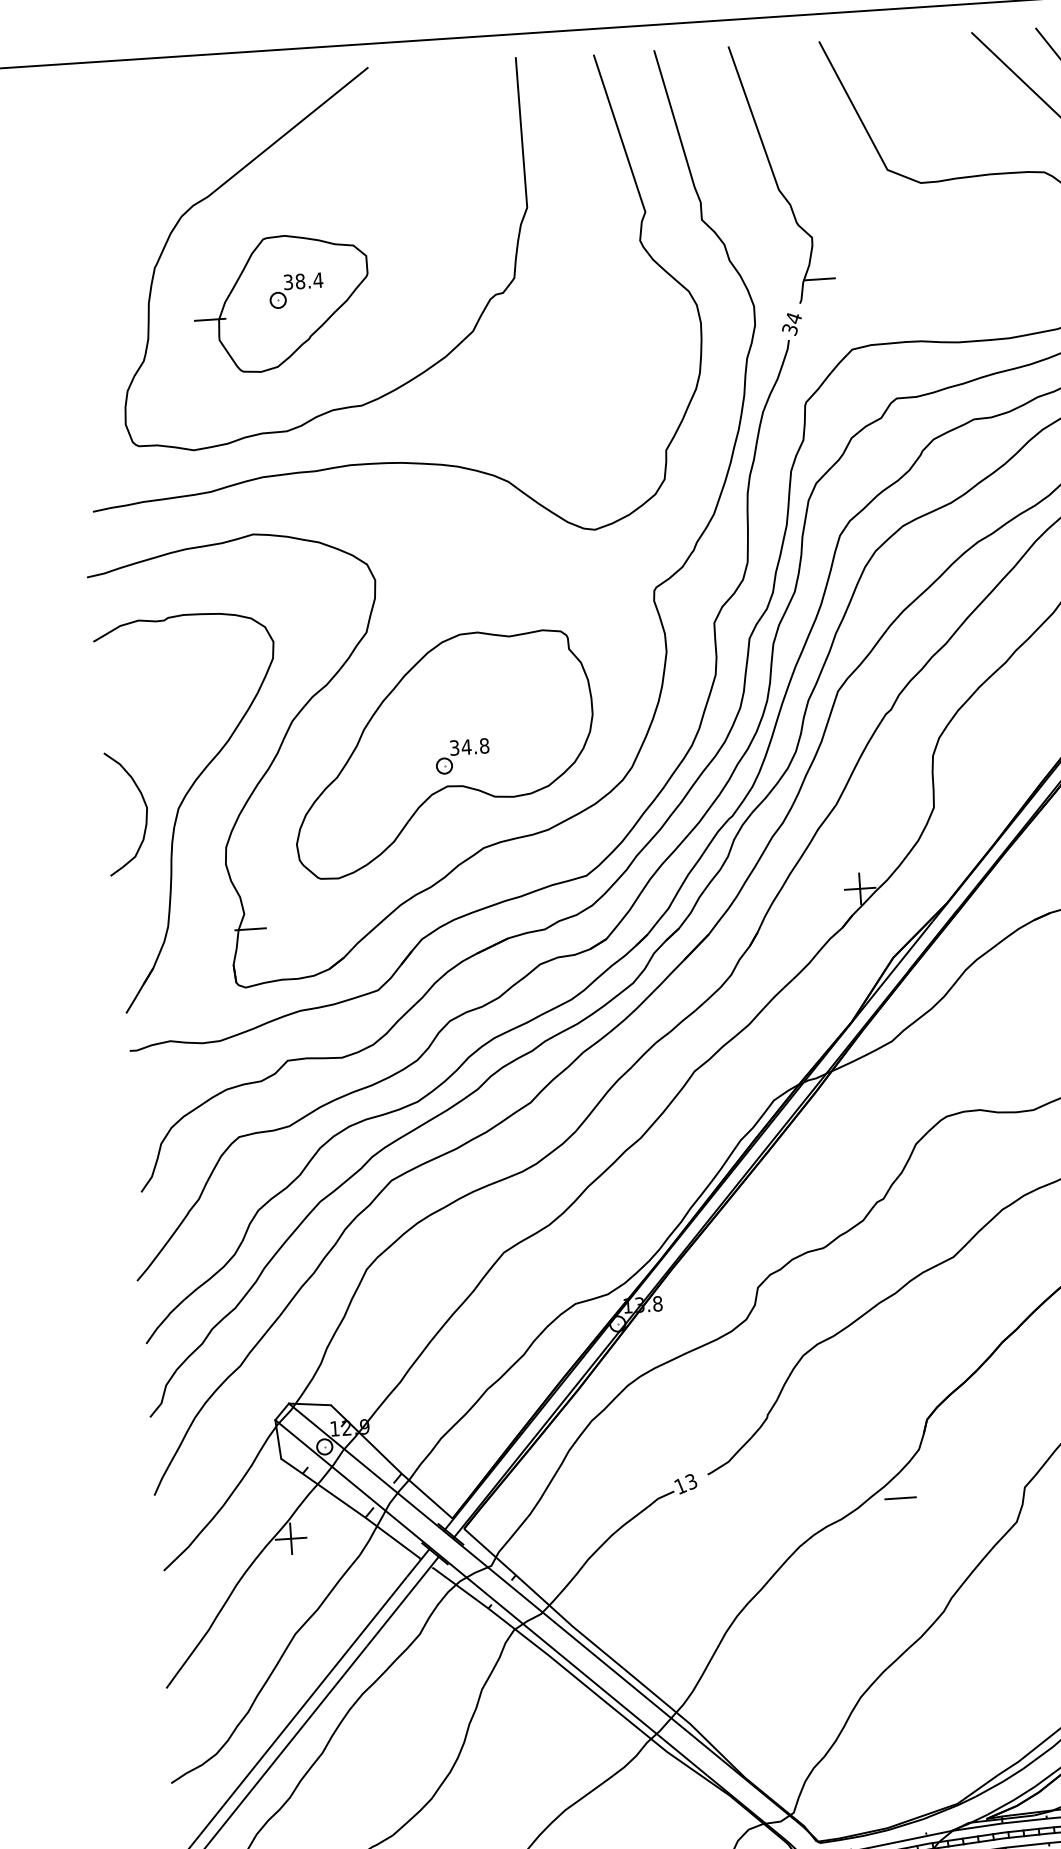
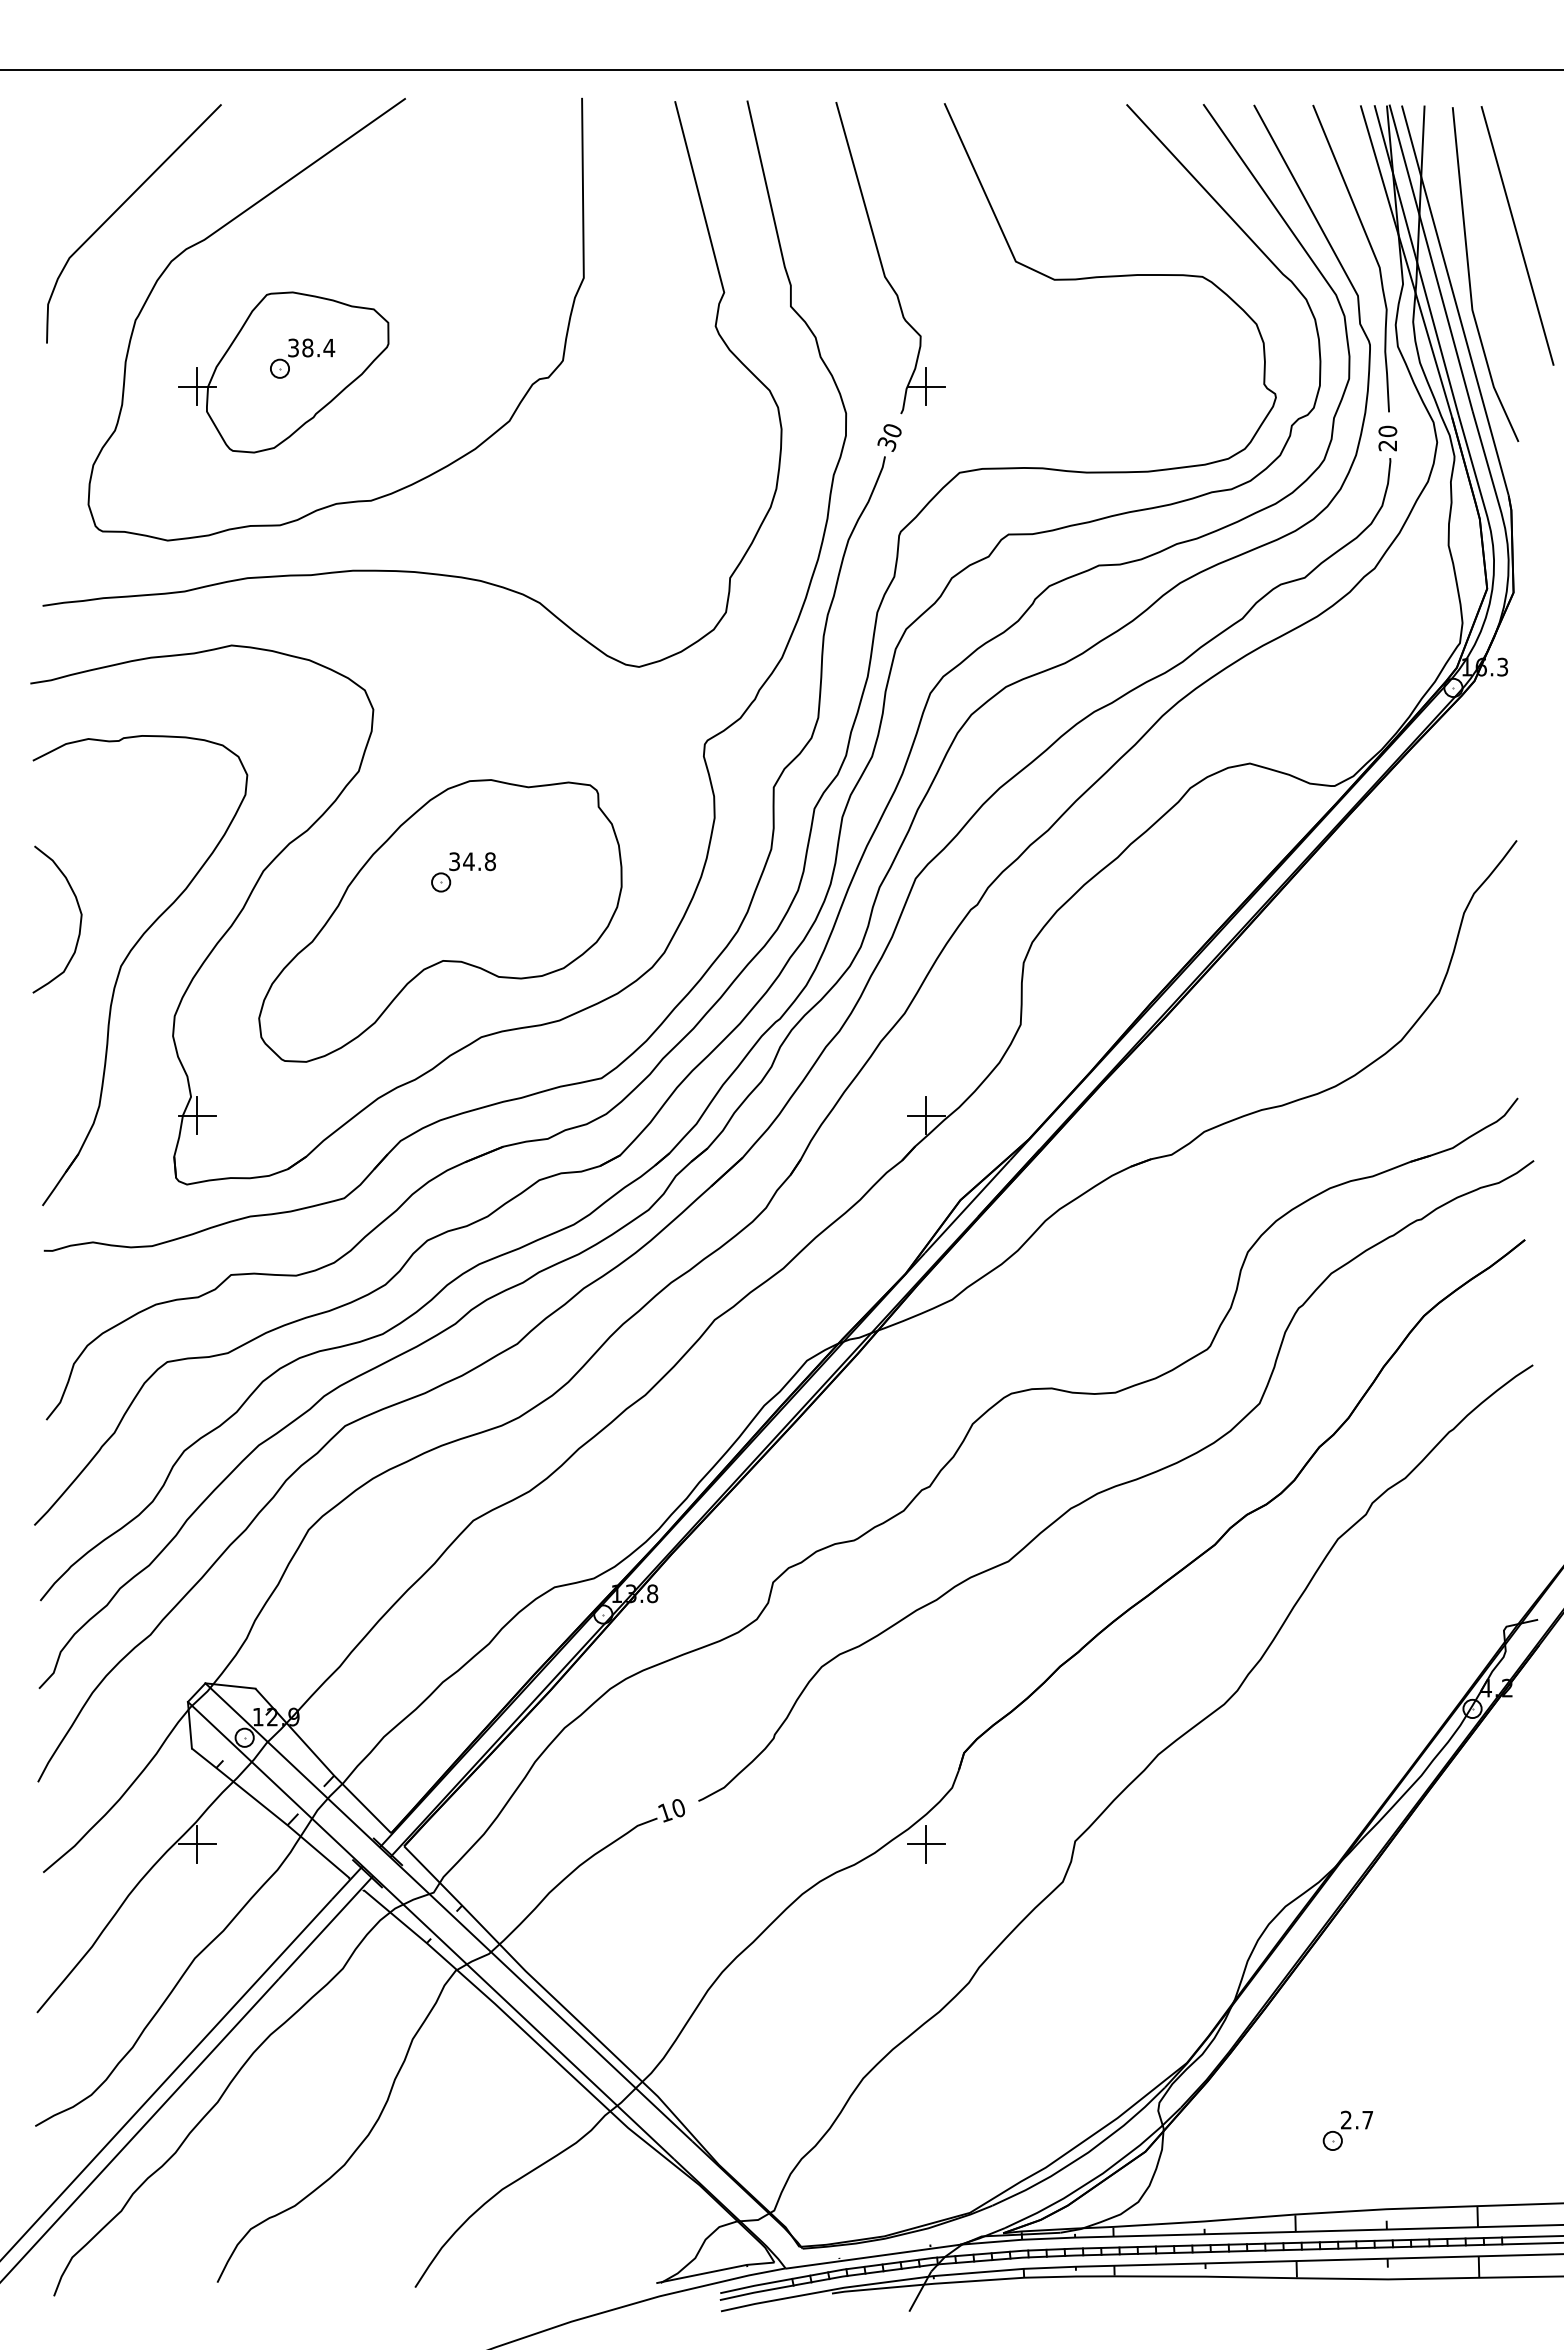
curve: (135, 175) -> (119, 208), added
line: (819, 279) -> (926, 386), added
text: (793, 317) -> (892, 430), 34 -> 30
line: (210, 319) -> (197, 386), added
part: (462, 756) -> (463, 872), moved
curve: (145, 815) -> (79, 923), moved
line: (250, 929) -> (197, 1115), added
text: (691, 1481) -> (678, 1808), 13 -> 10
line: (900, 1498) -> (926, 1844), added

